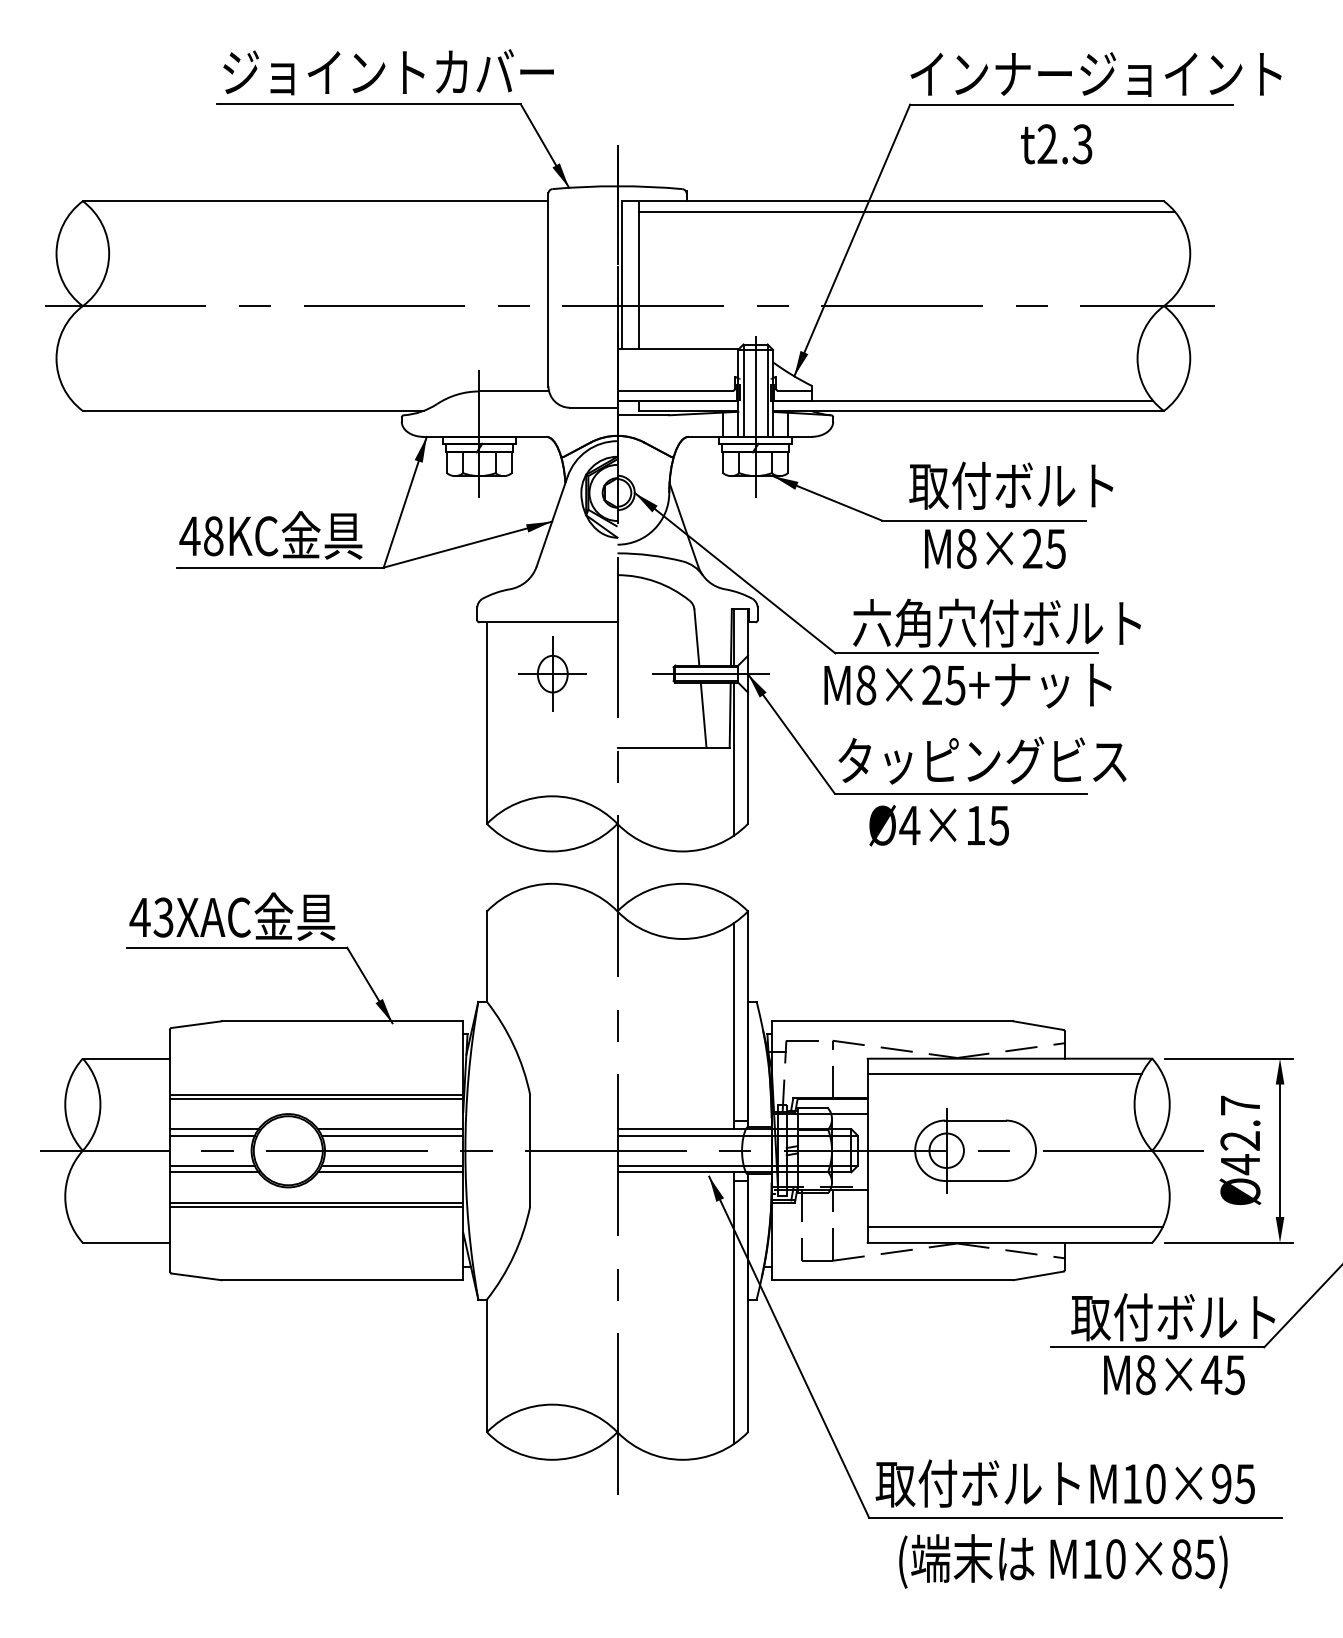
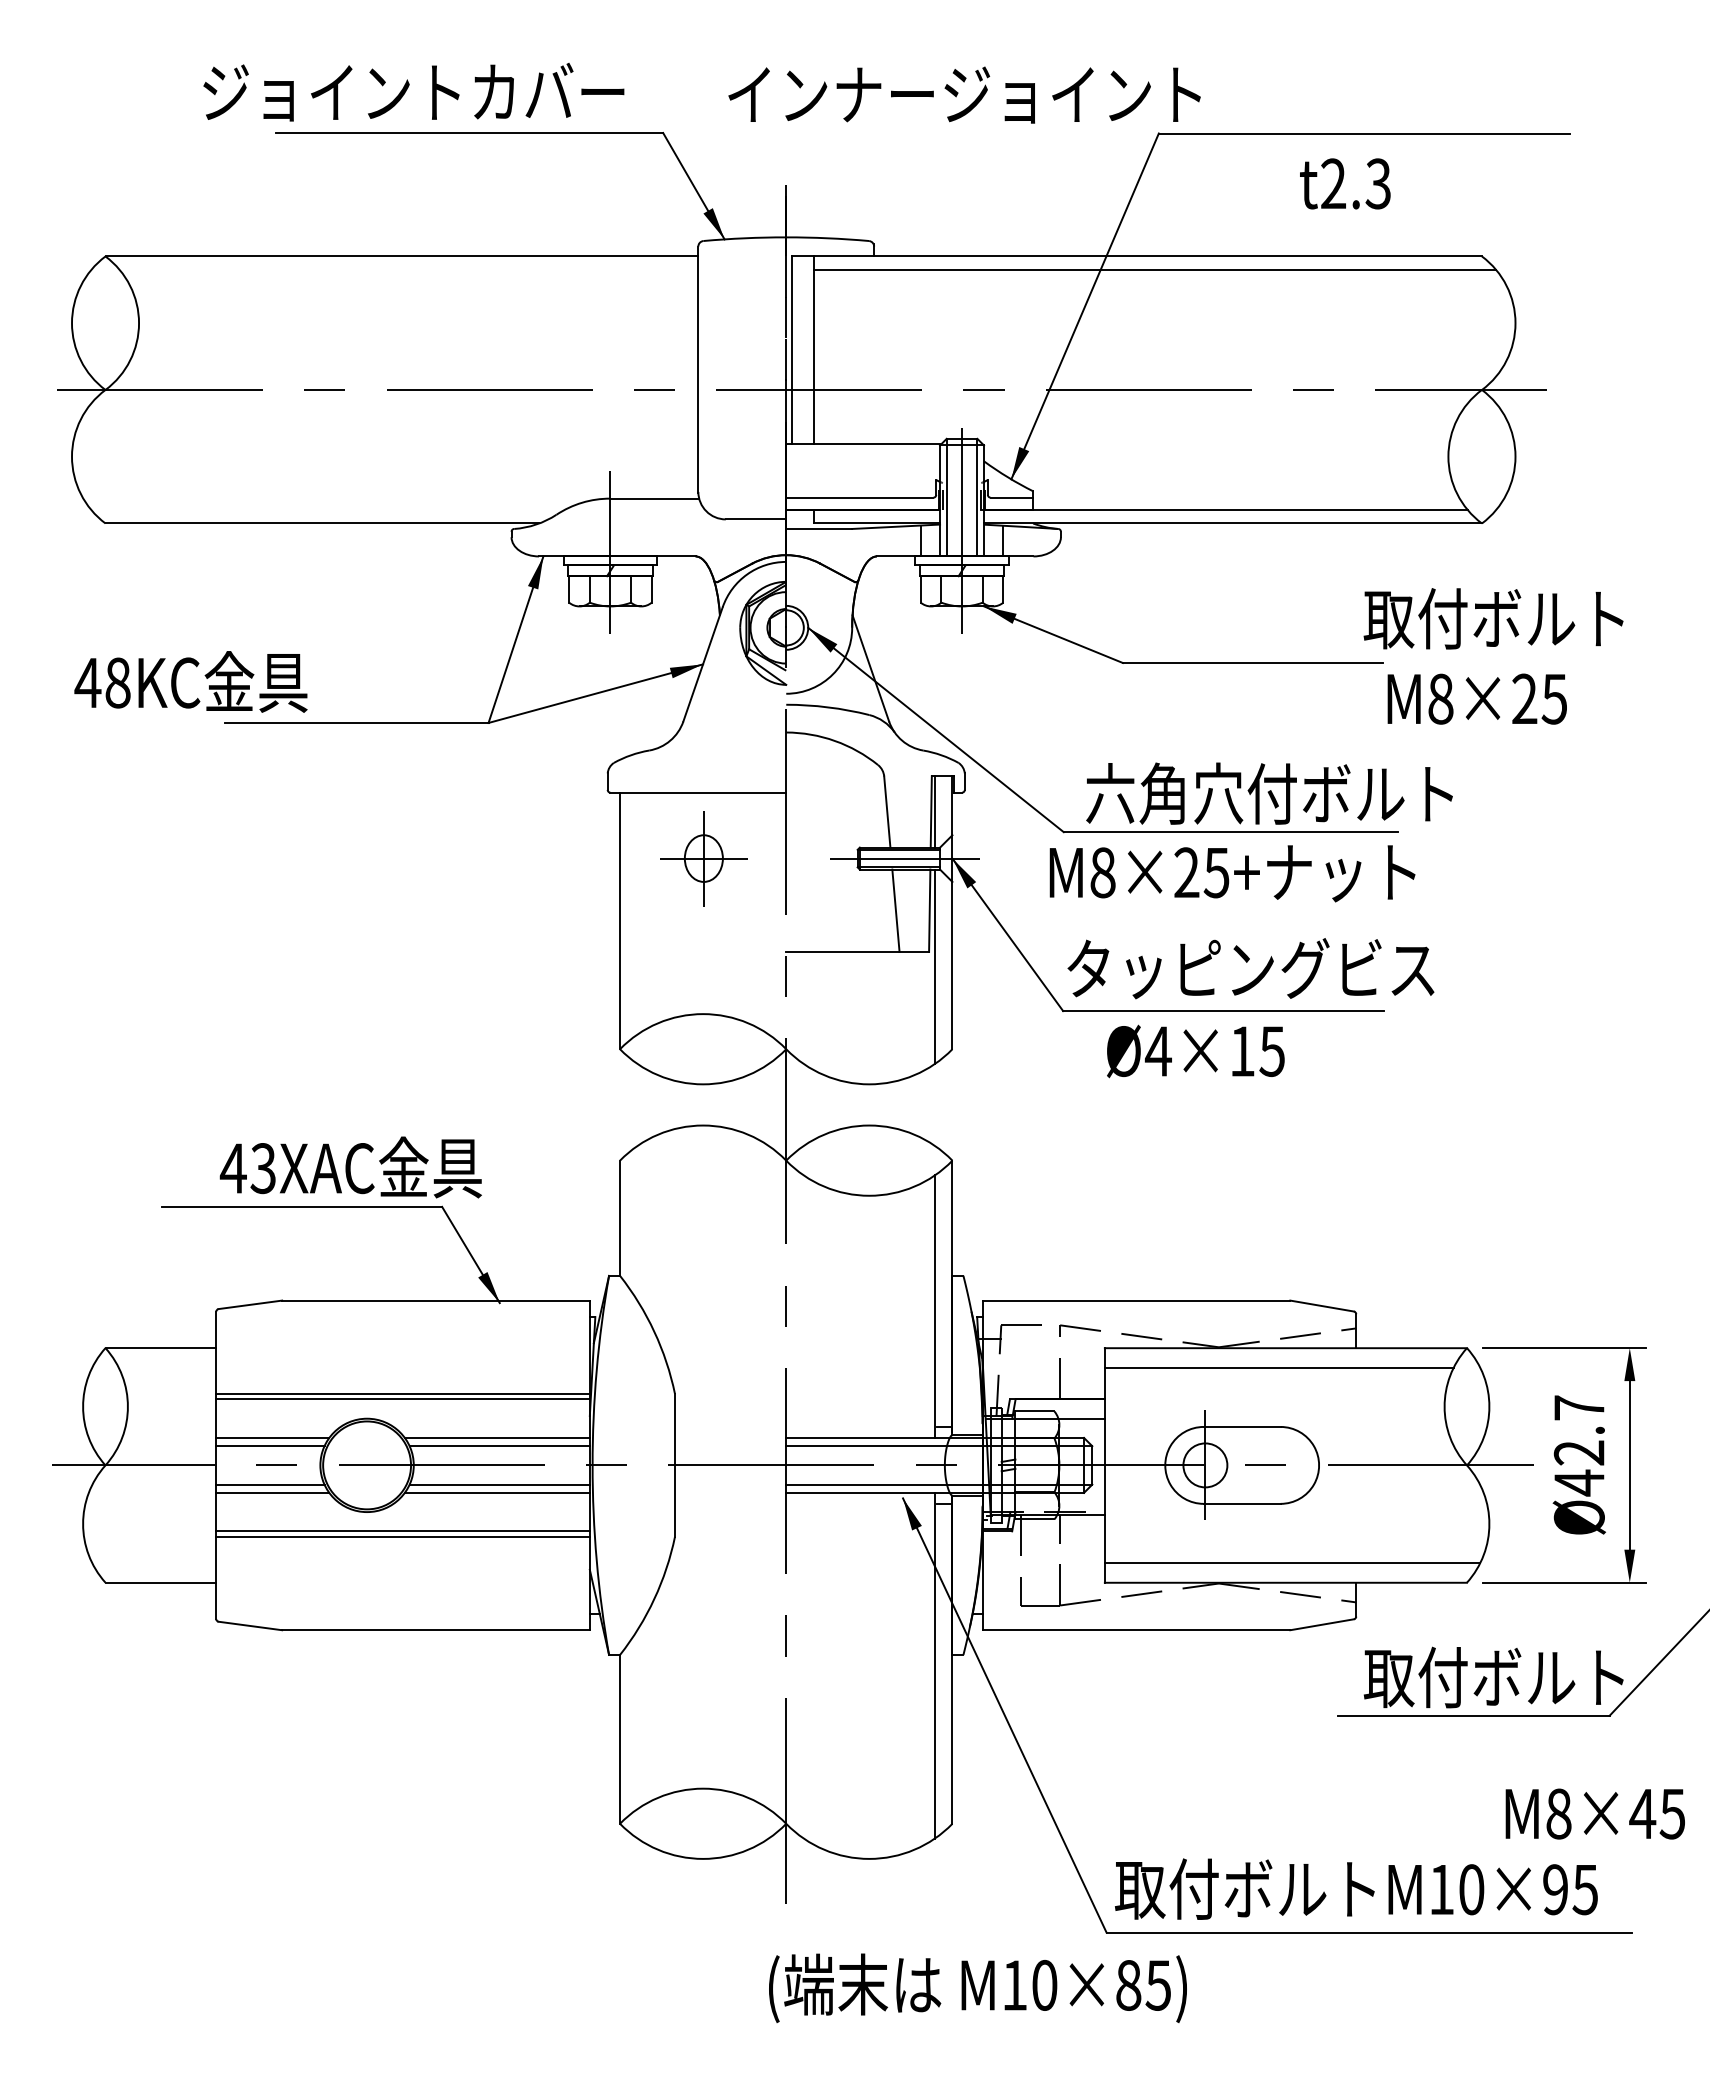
text: (388, 71) -> (413, 91), moved
text: (1096, 74) -> (964, 94), moved
text: (1011, 485) -> (1493, 618), moved
text: (270, 535) -> (190, 681), moved
text: (994, 548) -> (1476, 698), moved
text: (232, 916) -> (350, 1167), moved
text: (1173, 1374) -> (1594, 1813), moved
text: (1063, 1560) -> (977, 1987), moved

